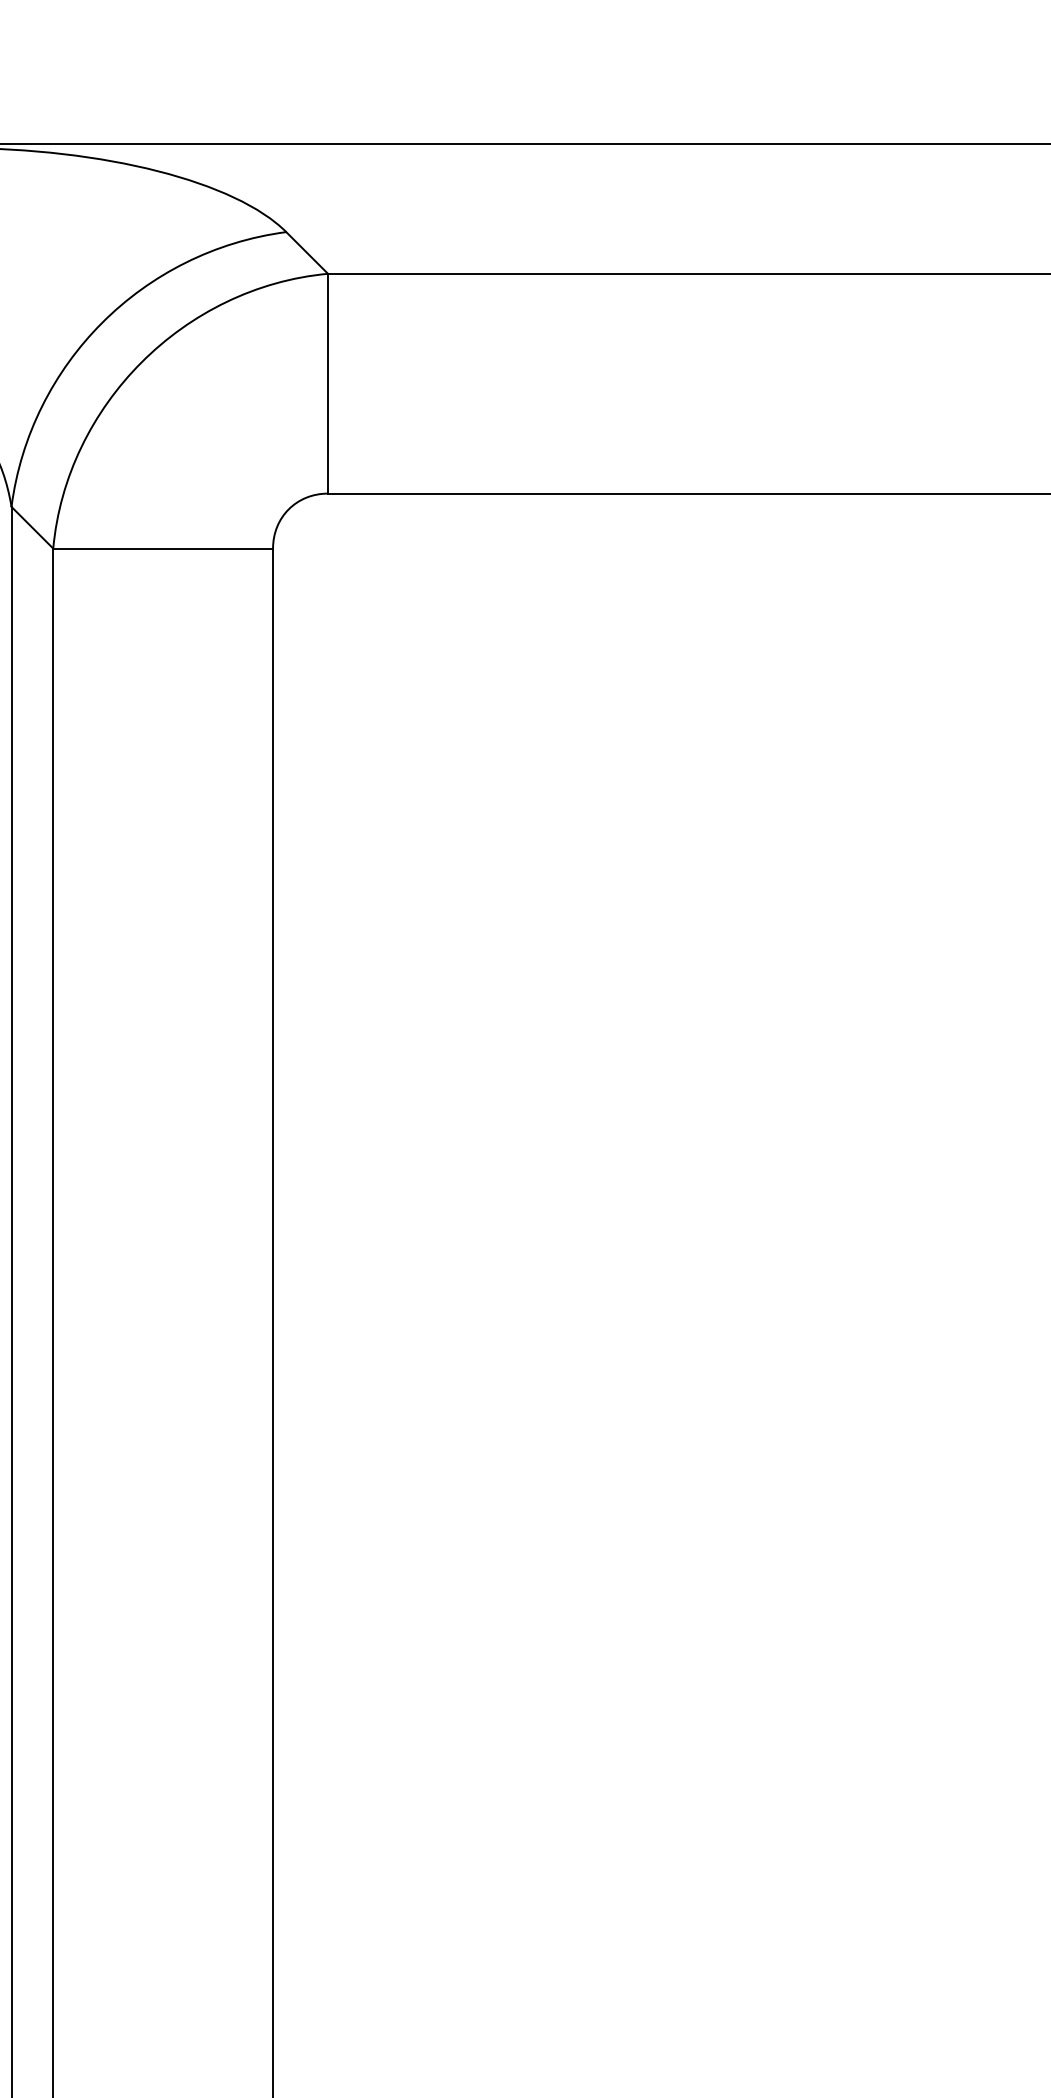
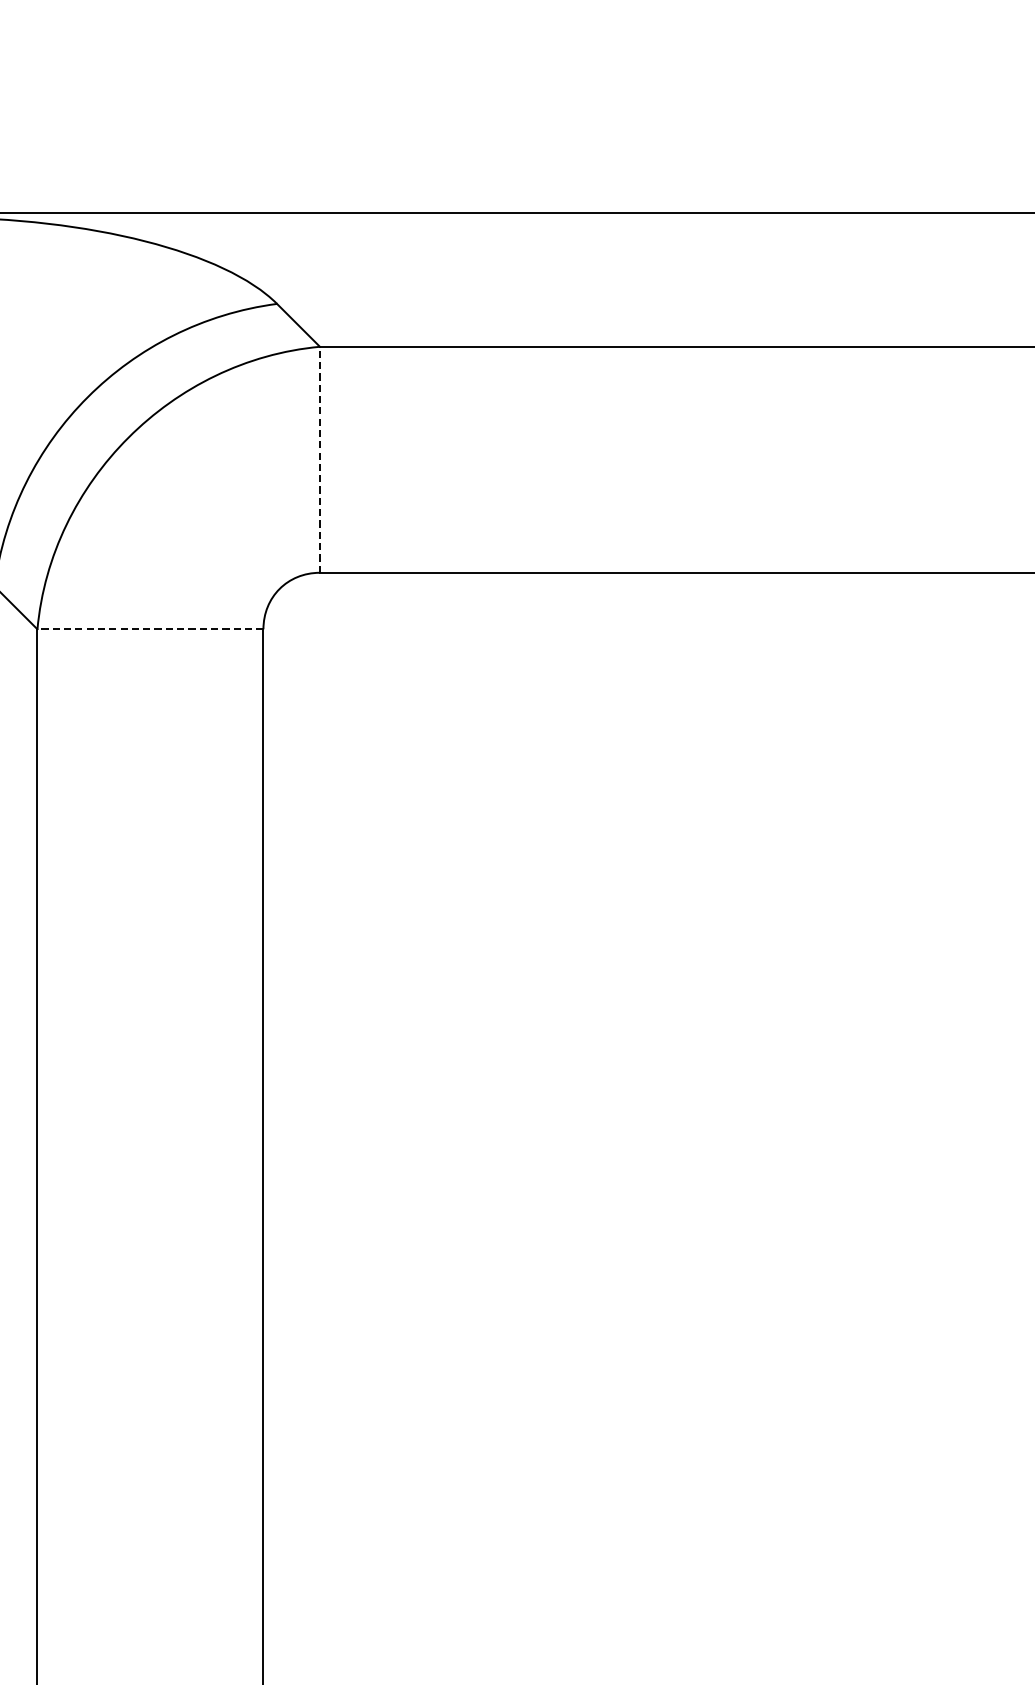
line: (328, 383) -> (320, 459), solid -> dashed
line: (163, 548) -> (150, 629), solid -> dashed

